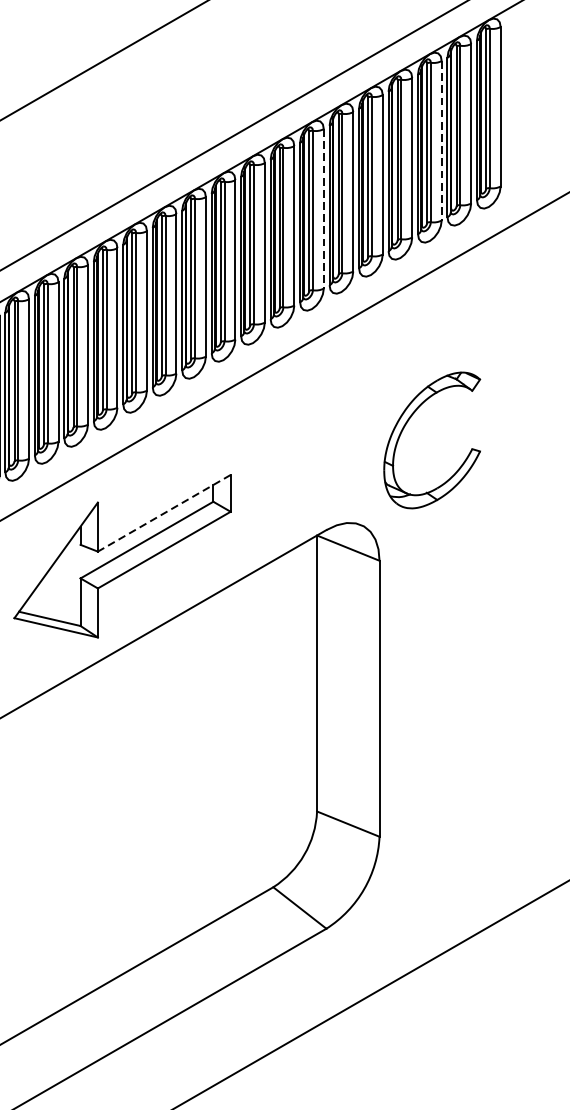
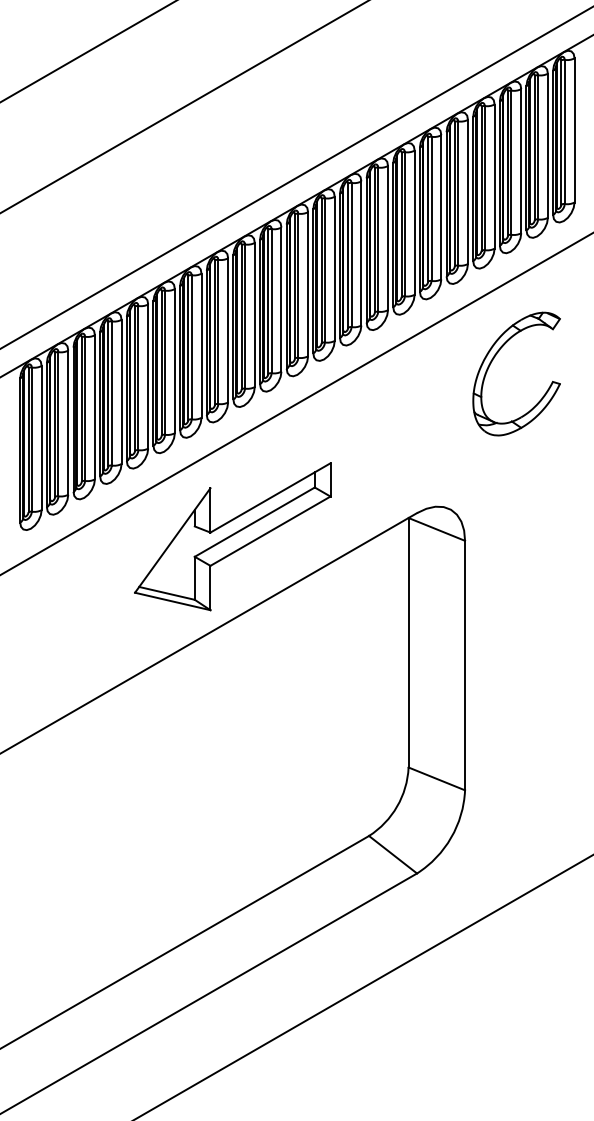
line: (441, 141) -> (521, 161), dashed -> solid
line: (323, 209) -> (414, 223), dashed -> solid
part: (406, 425) -> (493, 360), moved
line: (164, 513) -> (270, 498), dashed -> solid

